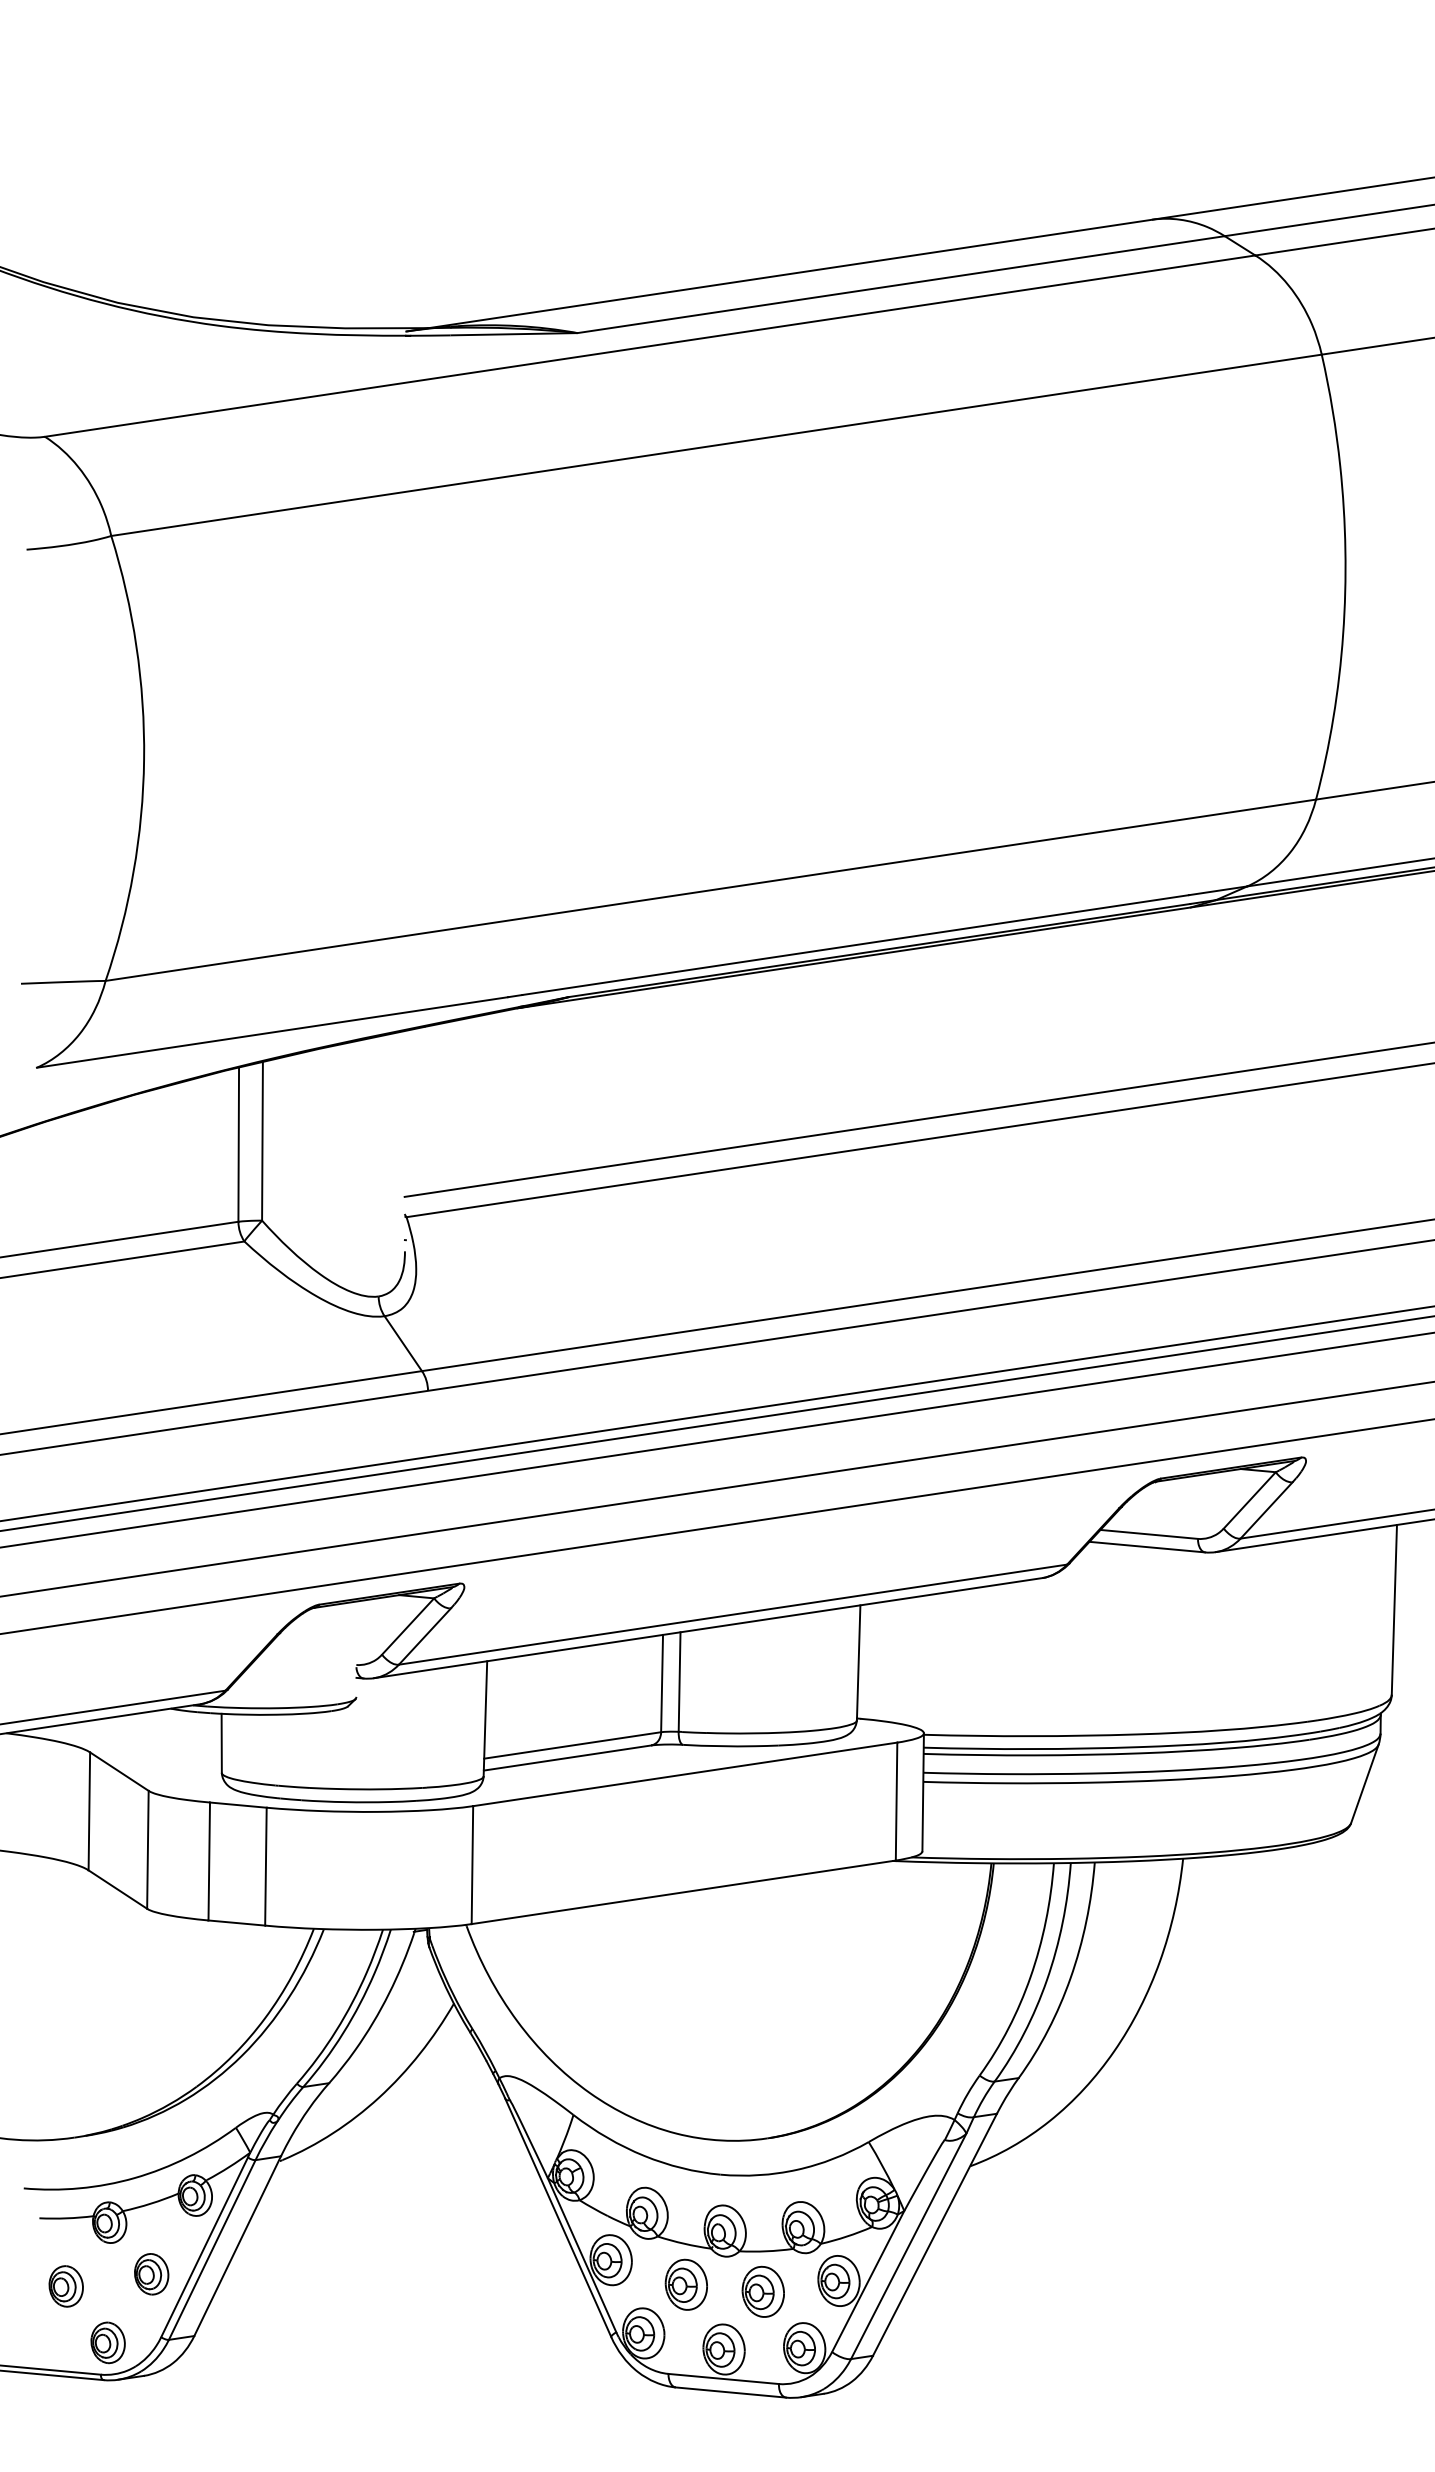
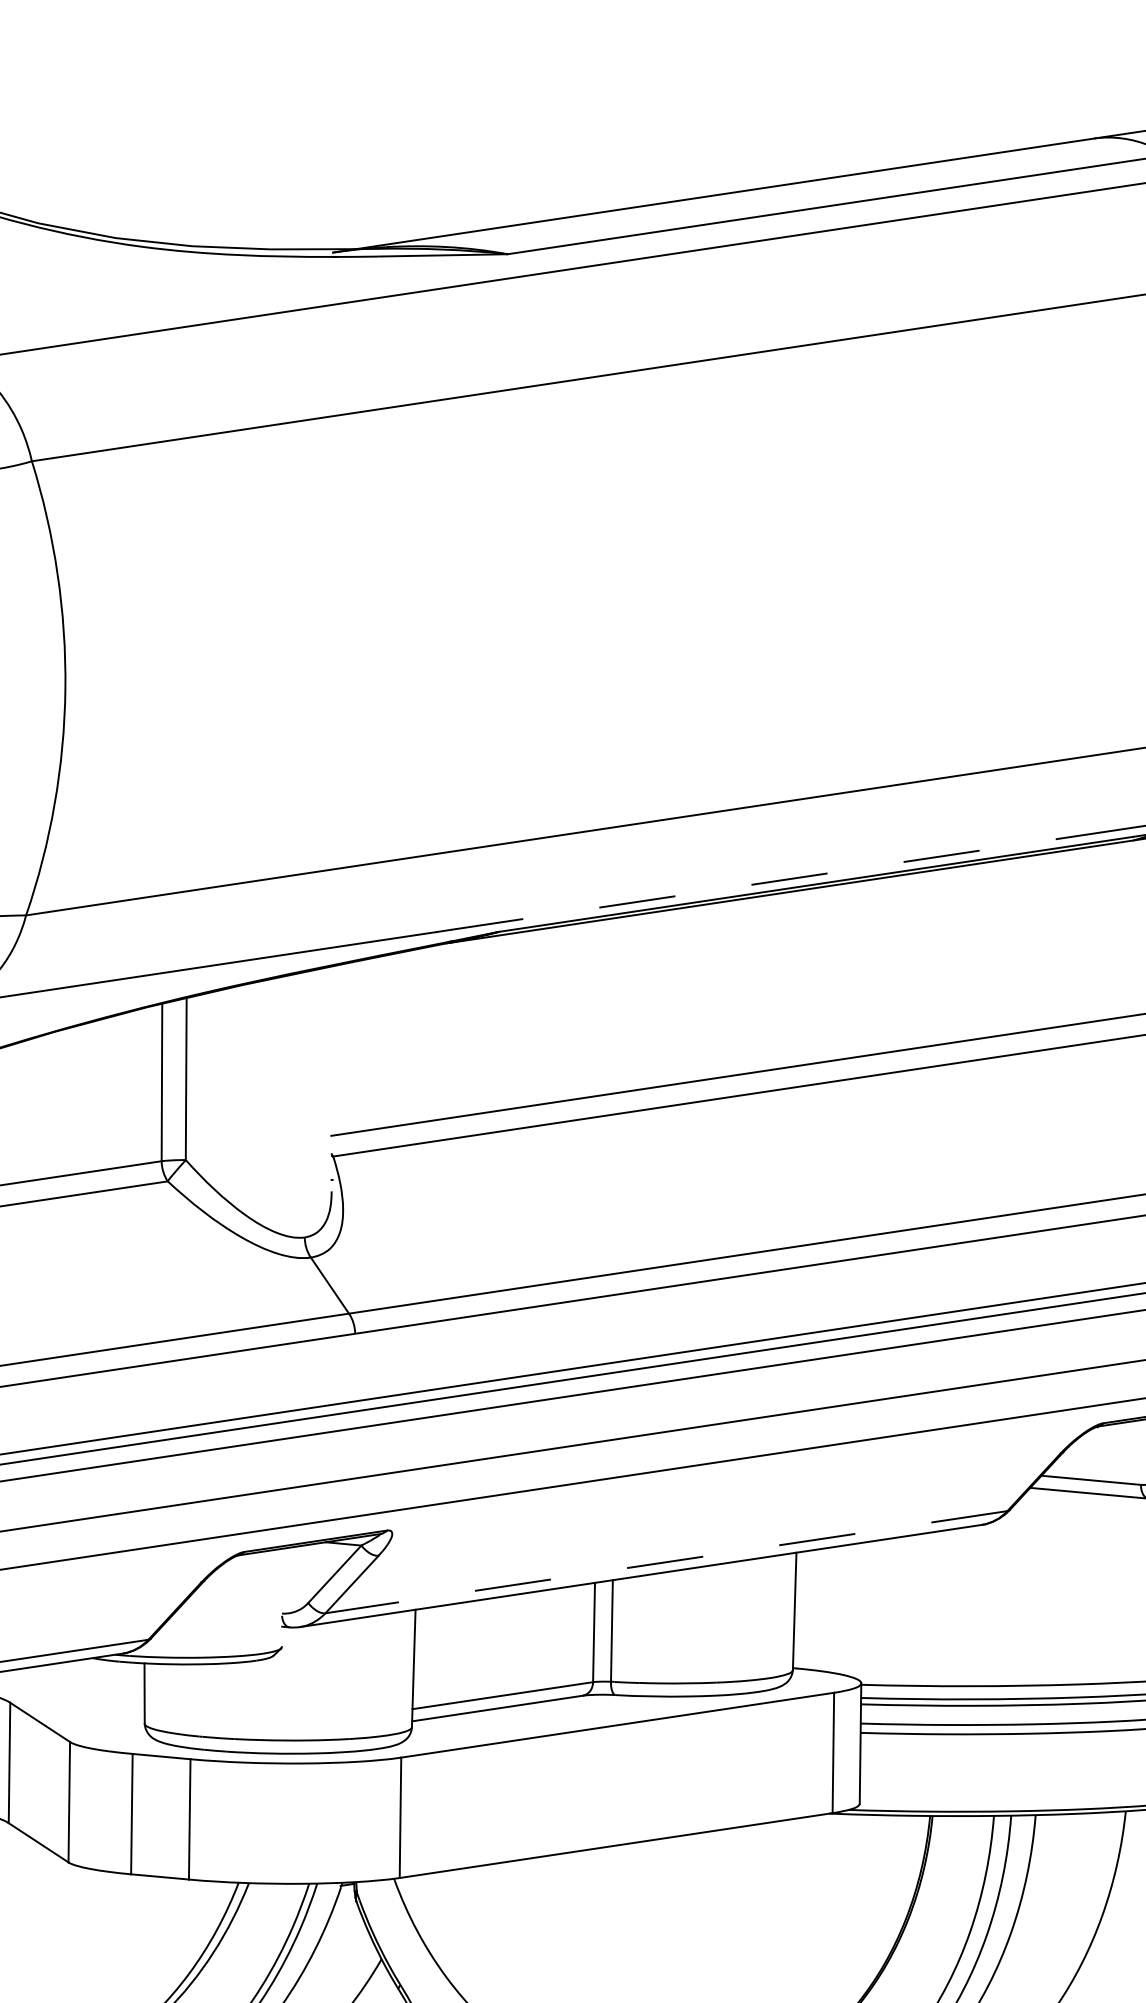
line: (855, 945) -> (791, 879), solid -> dashed
line: (733, 1614) -> (666, 1562), solid -> dashed

